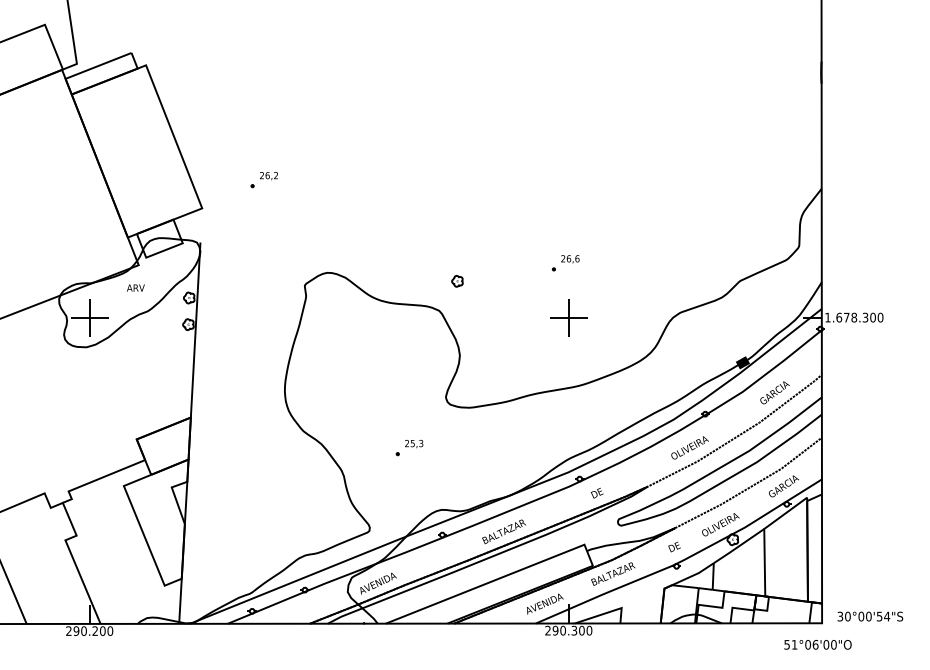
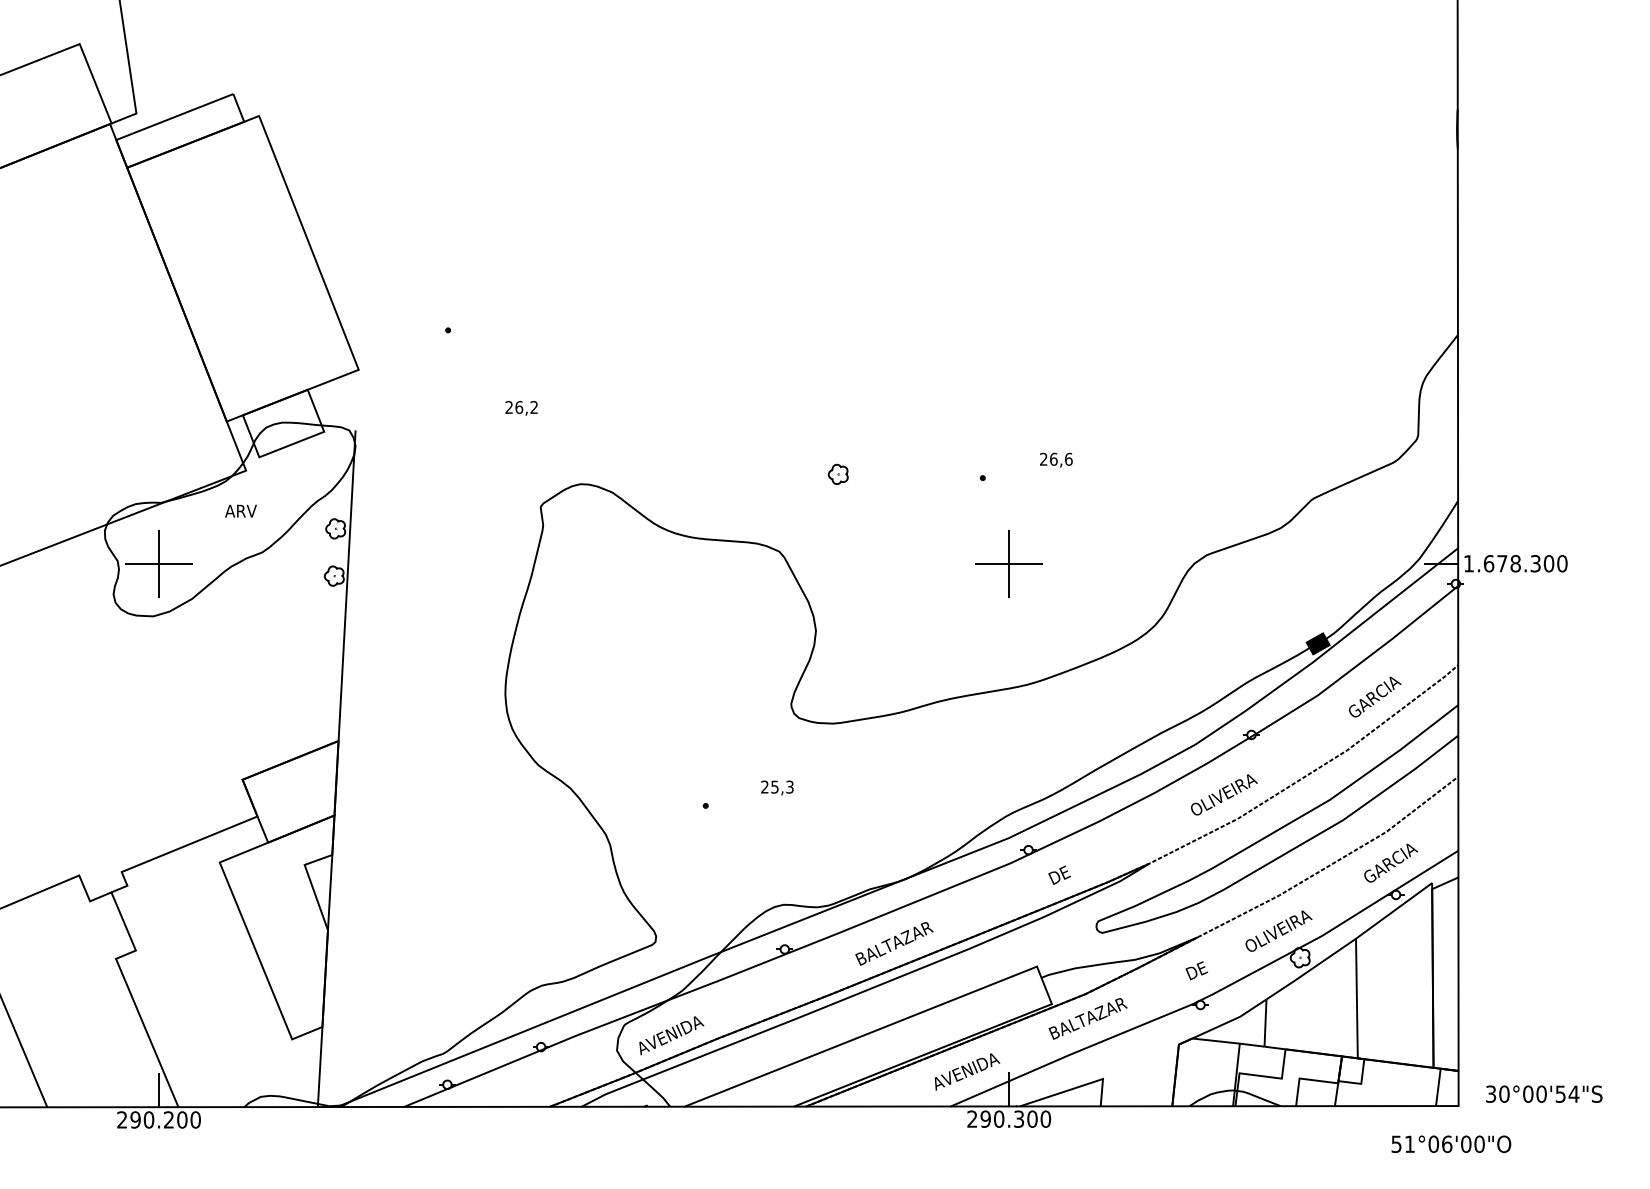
text: (268, 176) -> (520, 409), moved
text: (570, 259) -> (1056, 460), moved
part: (457, 281) -> (838, 474), moved
text: (414, 444) -> (777, 788), moved

